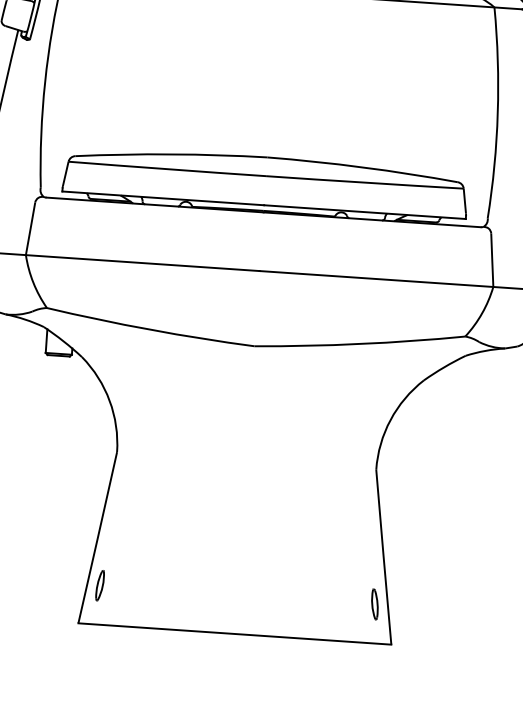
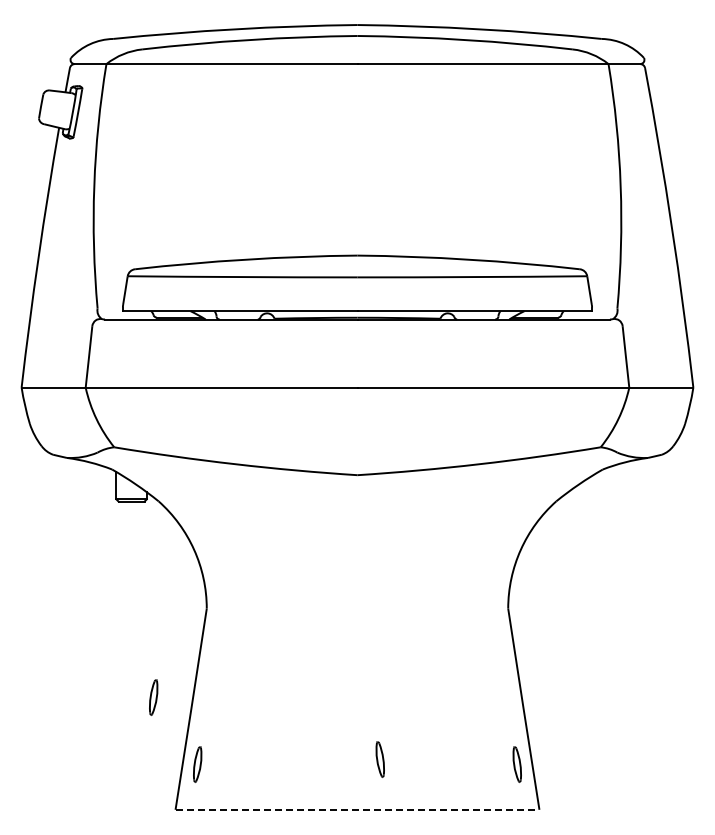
part: (66, 525) -> (153, 697), added
part: (256, 592) -> (379, 759), added
line: (234, 633) -> (357, 809), solid -> dashed

